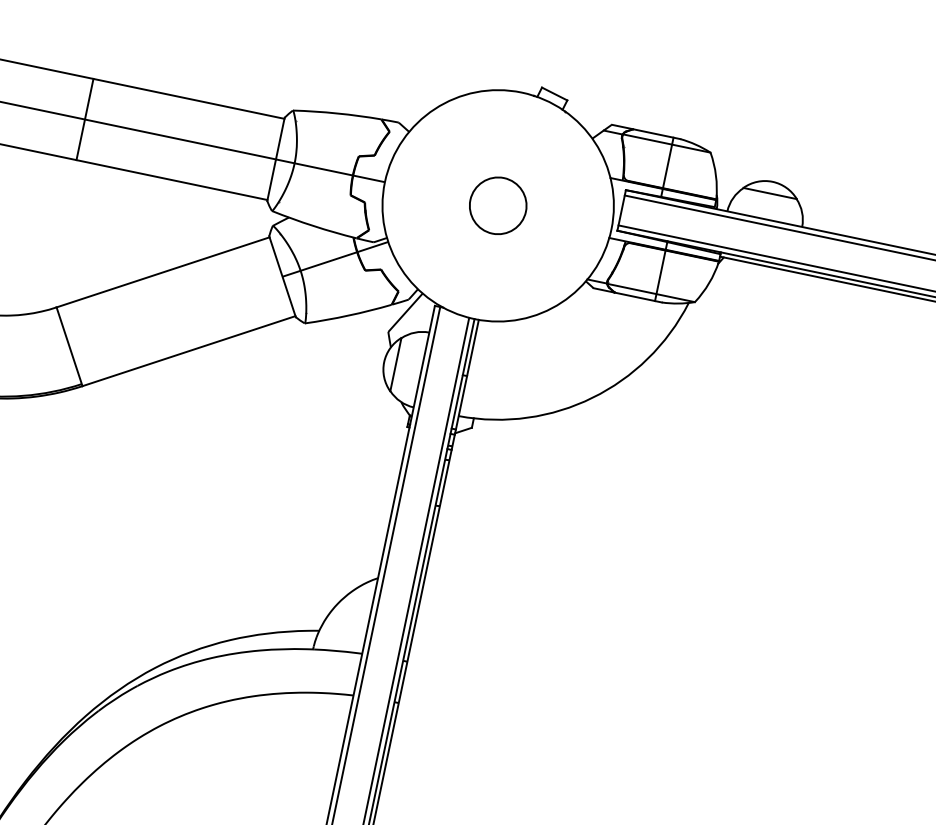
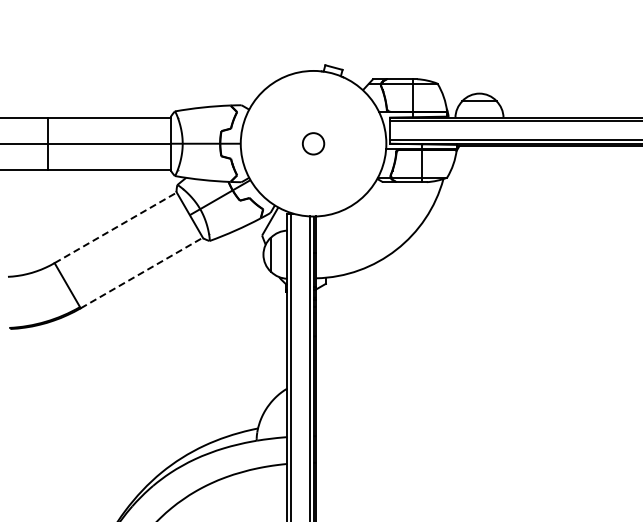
circle: (498, 205) -> (313, 143), size x0.6
line: (162, 271) -> (115, 227), solid -> dashed
line: (188, 351) -> (141, 273), solid -> dashed

